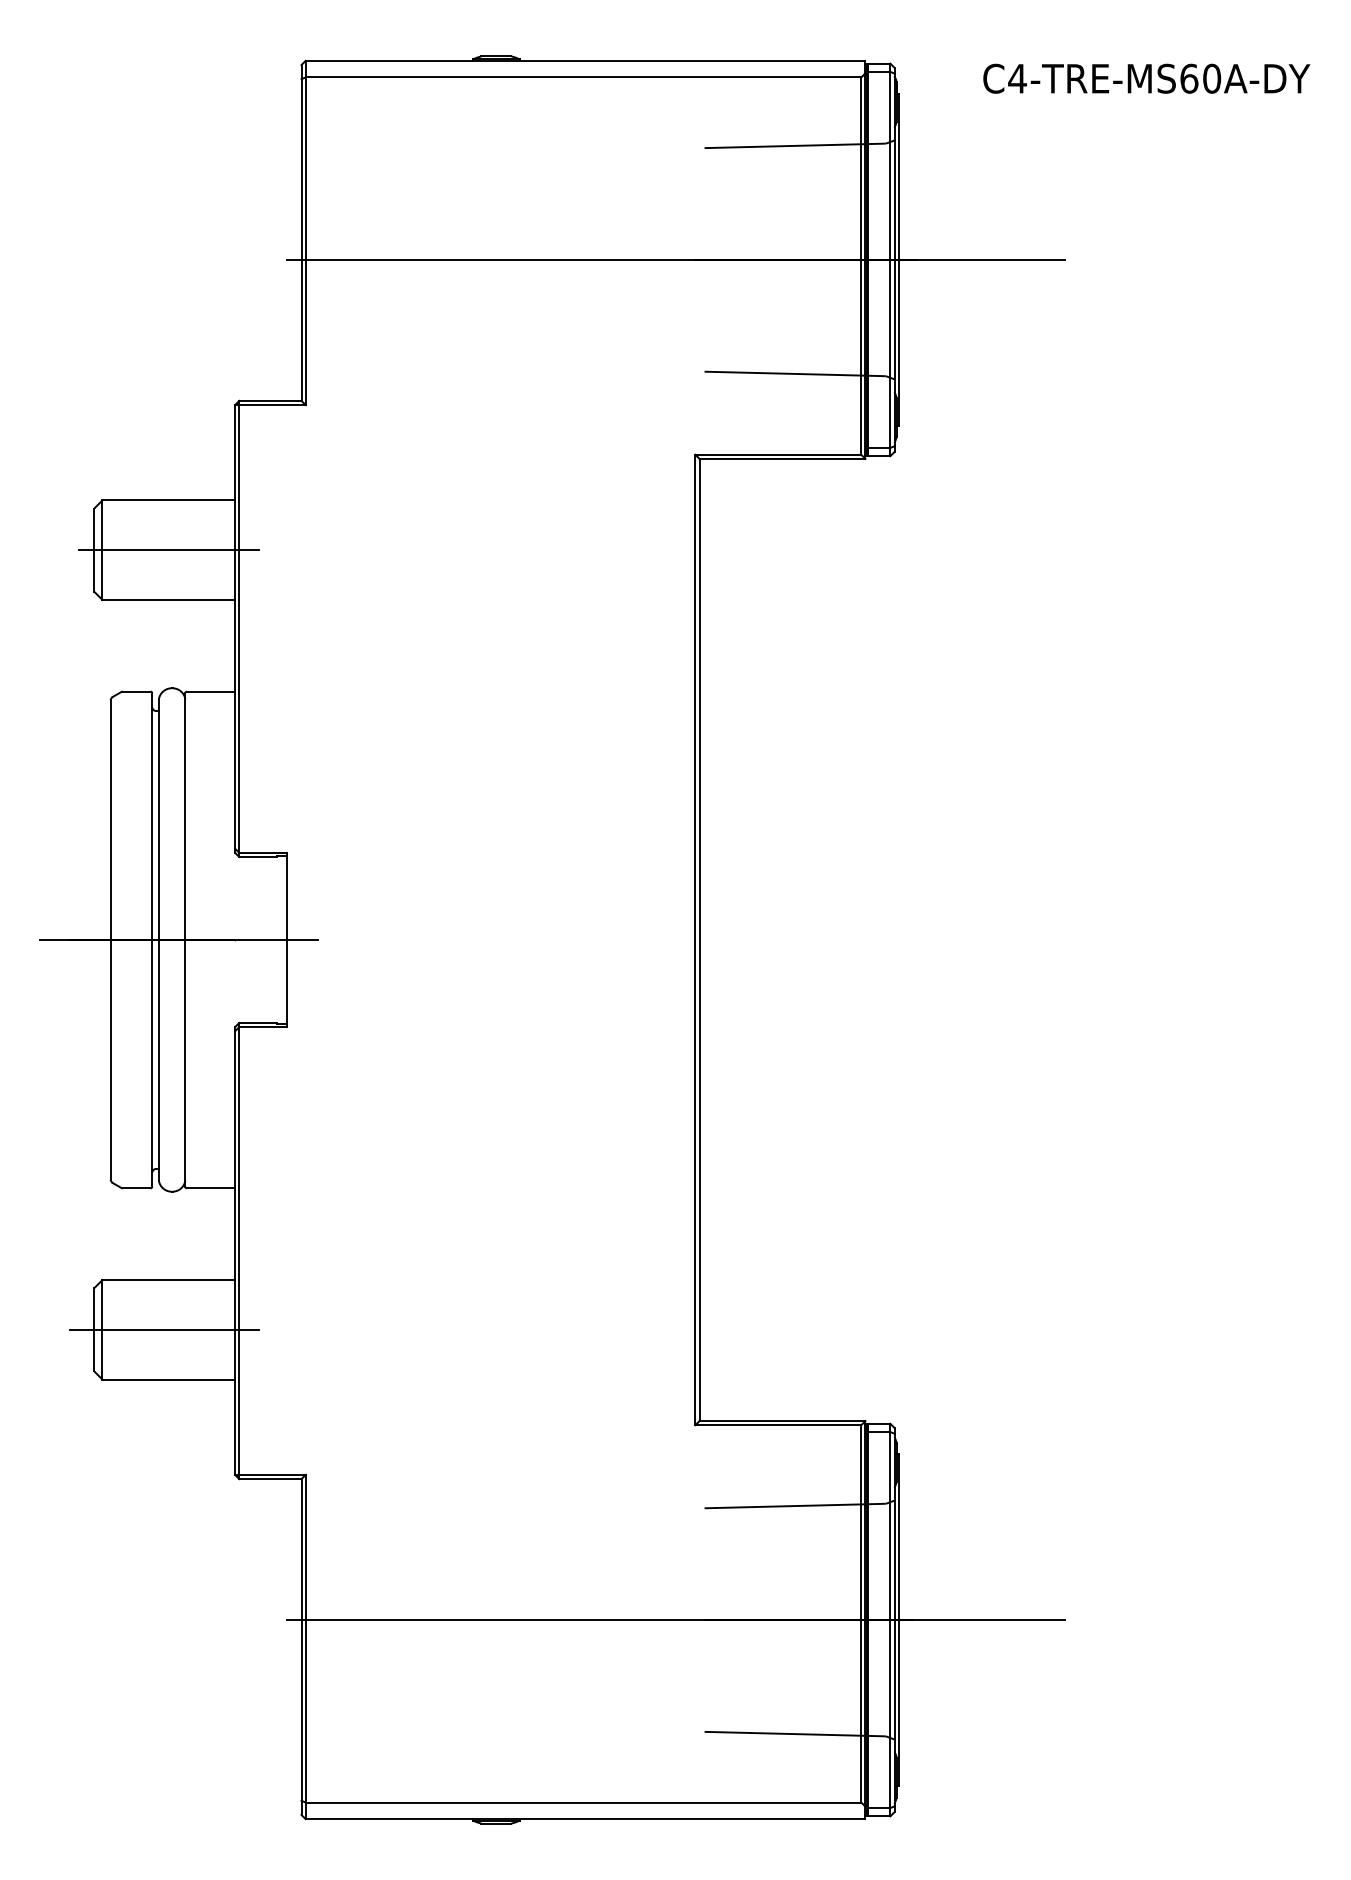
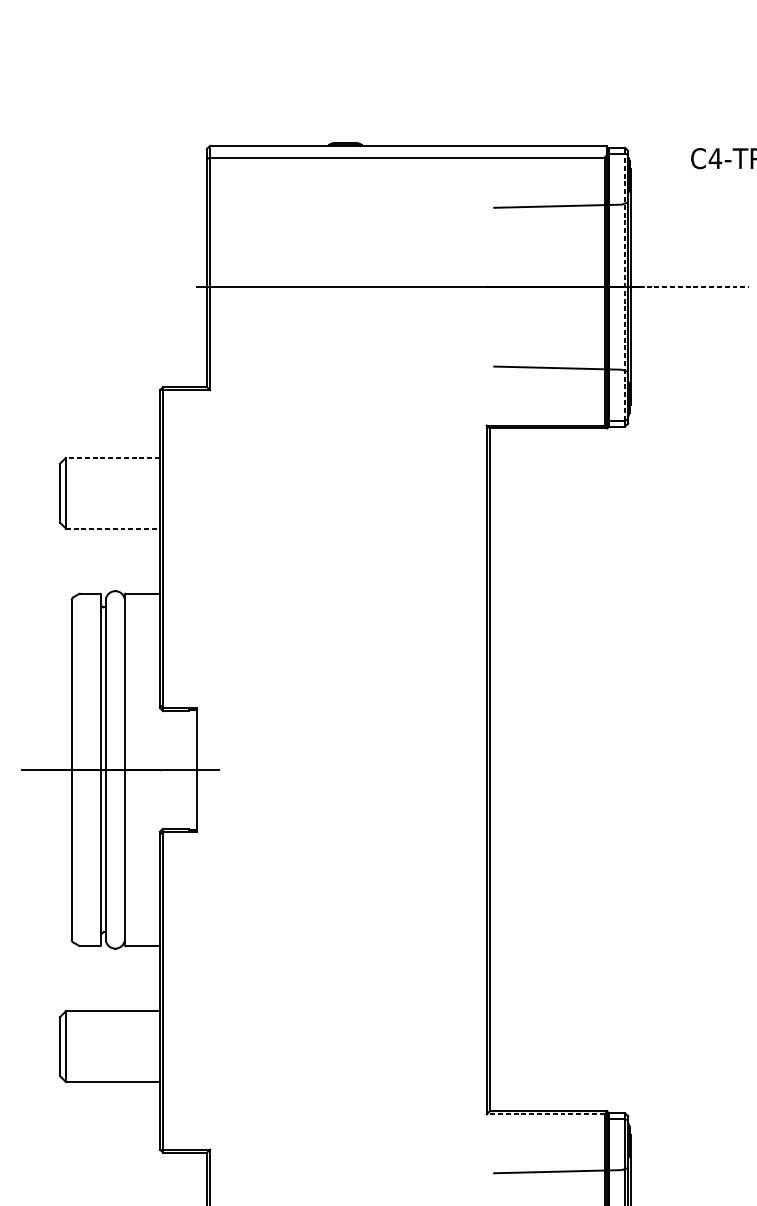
line: (890, 259) -> (625, 286), solid -> dashed
line: (981, 259) -> (689, 286), solid -> dashed
line: (168, 500) -> (112, 457), solid -> dashed
line: (168, 550) -> (112, 493), removed
line: (169, 599) -> (113, 528), solid -> dashed
line: (164, 1329) -> (109, 1046), removed
line: (778, 1425) -> (545, 1114), solid -> dashed

